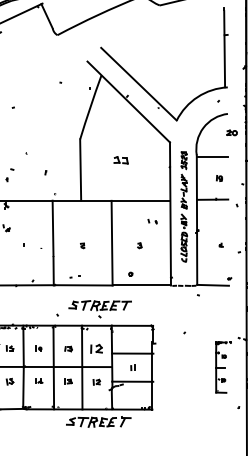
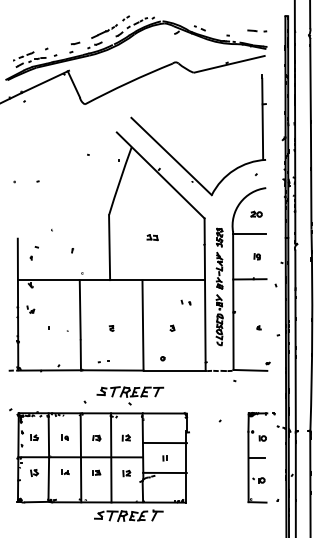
part: (231, 132) -> (256, 213), moved
part: (121, 160) -> (152, 237), size x0.71
part: (95, 348) -> (125, 437), size x0.62
part: (223, 367) -> (261, 457), size x1.67

